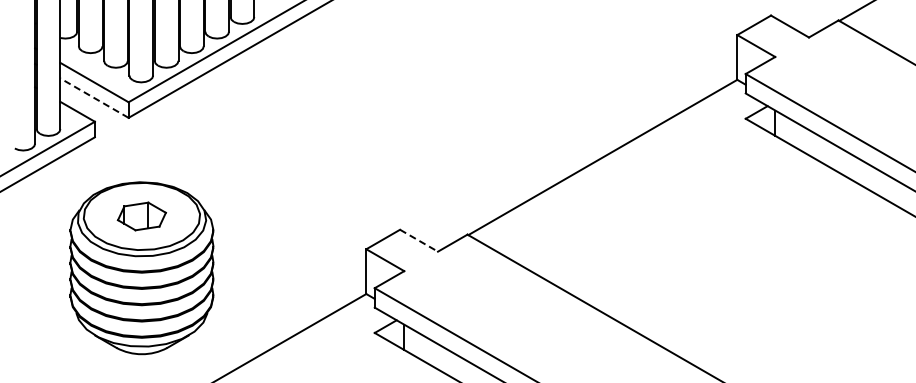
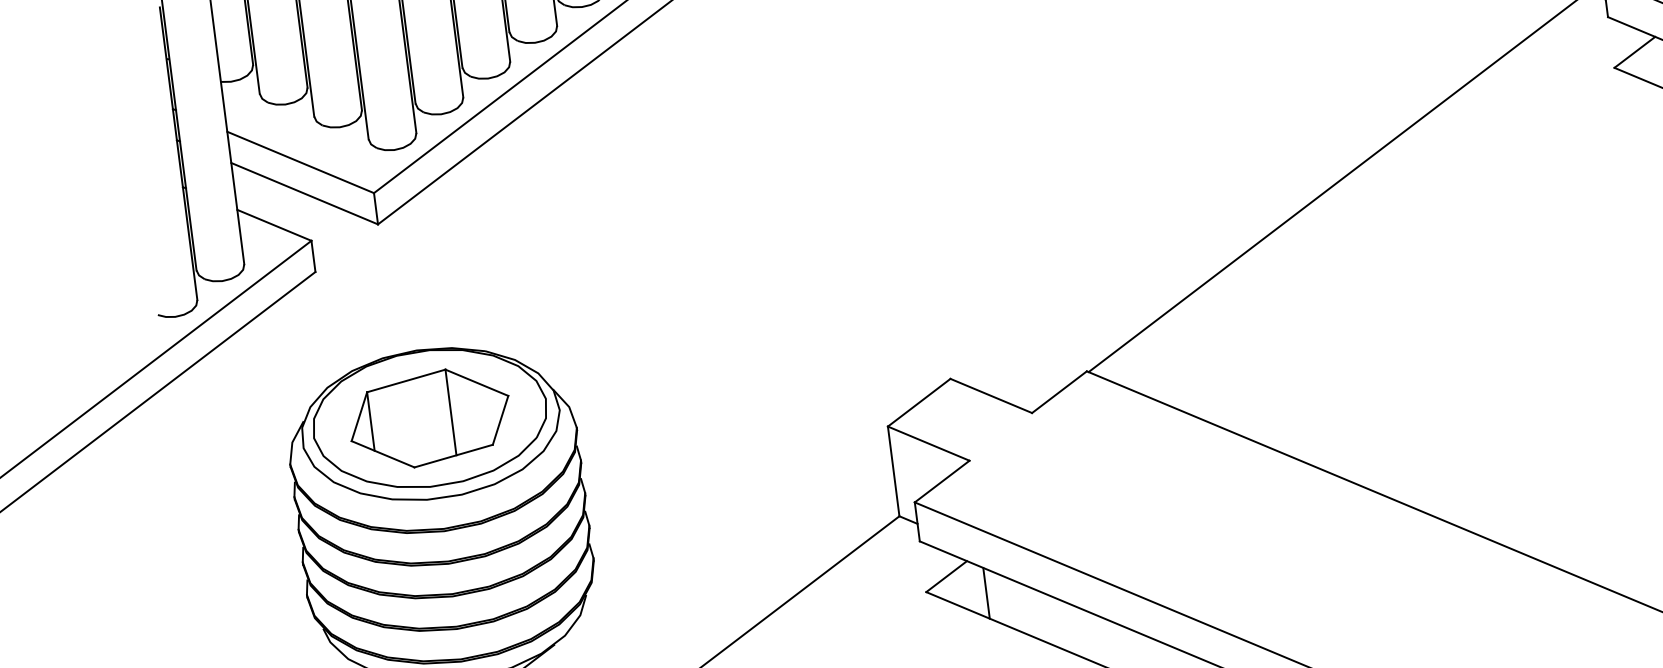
line: (94, 97) -> (304, 192), dashed -> solid
part: (141, 216) -> (429, 418), size x1.67
line: (419, 240) -> (992, 395), dashed -> solid

